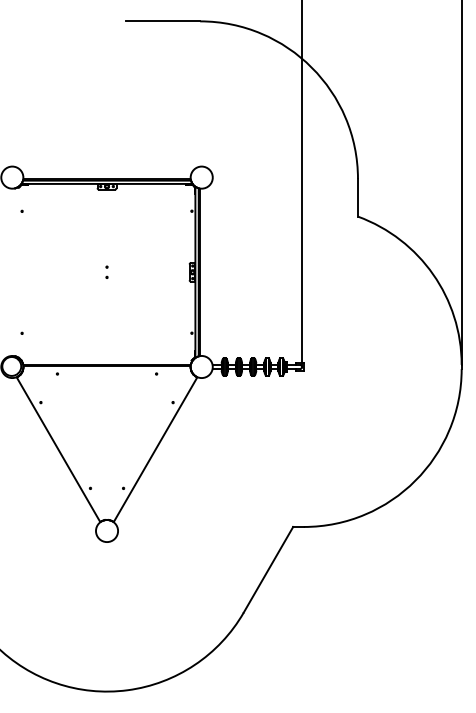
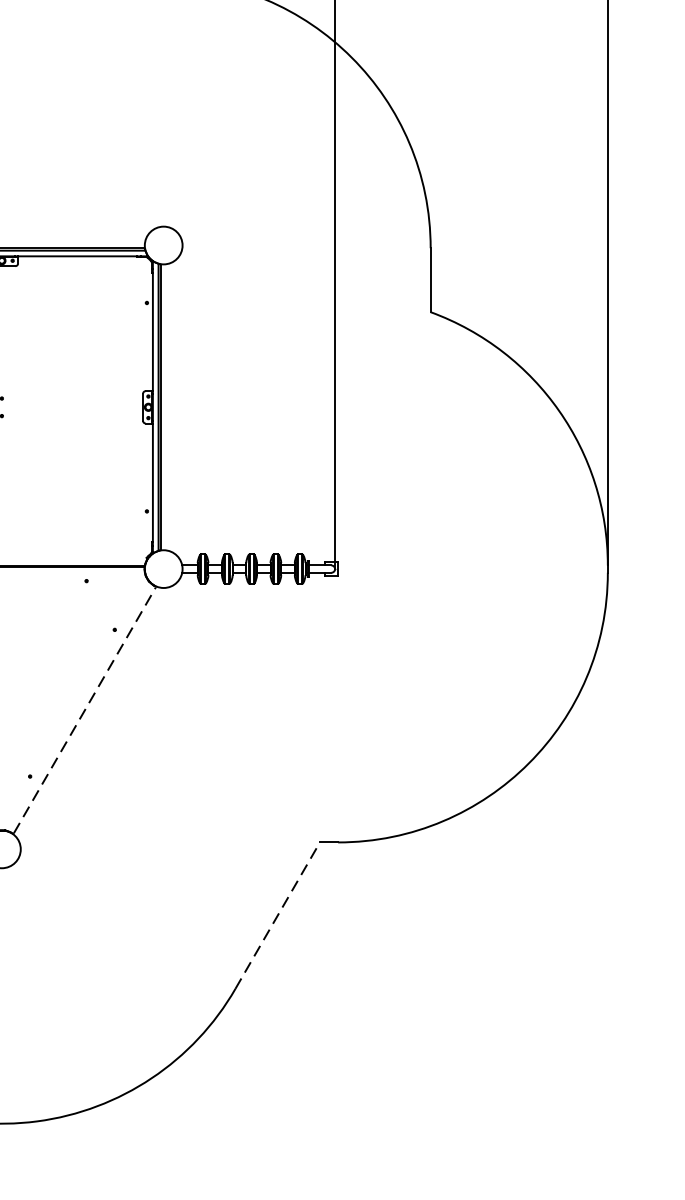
line: (155, 449) -> (84, 710), solid -> dashed
line: (268, 569) -> (277, 915), solid -> dashed

